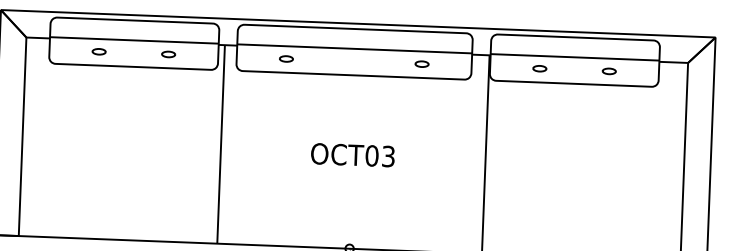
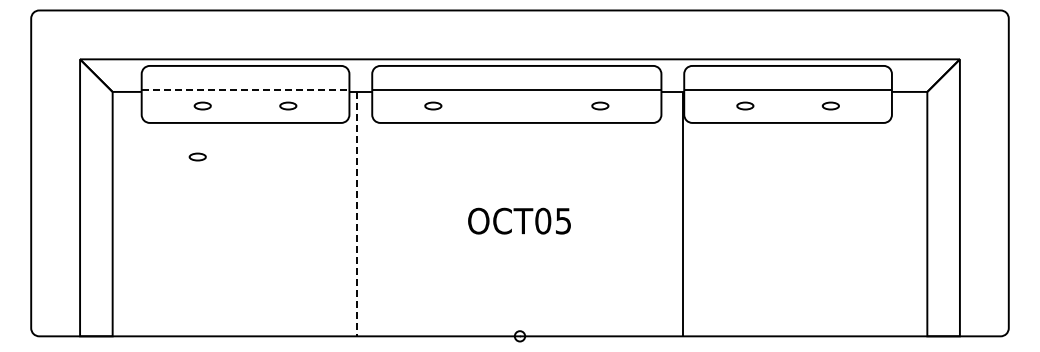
line: (134, 40) -> (245, 90), solid -> dashed
part: (93, 92) -> (197, 156), added
line: (221, 144) -> (357, 214), solid -> dashed
text: (388, 156) -> (563, 220), OCT03 -> OCT05

